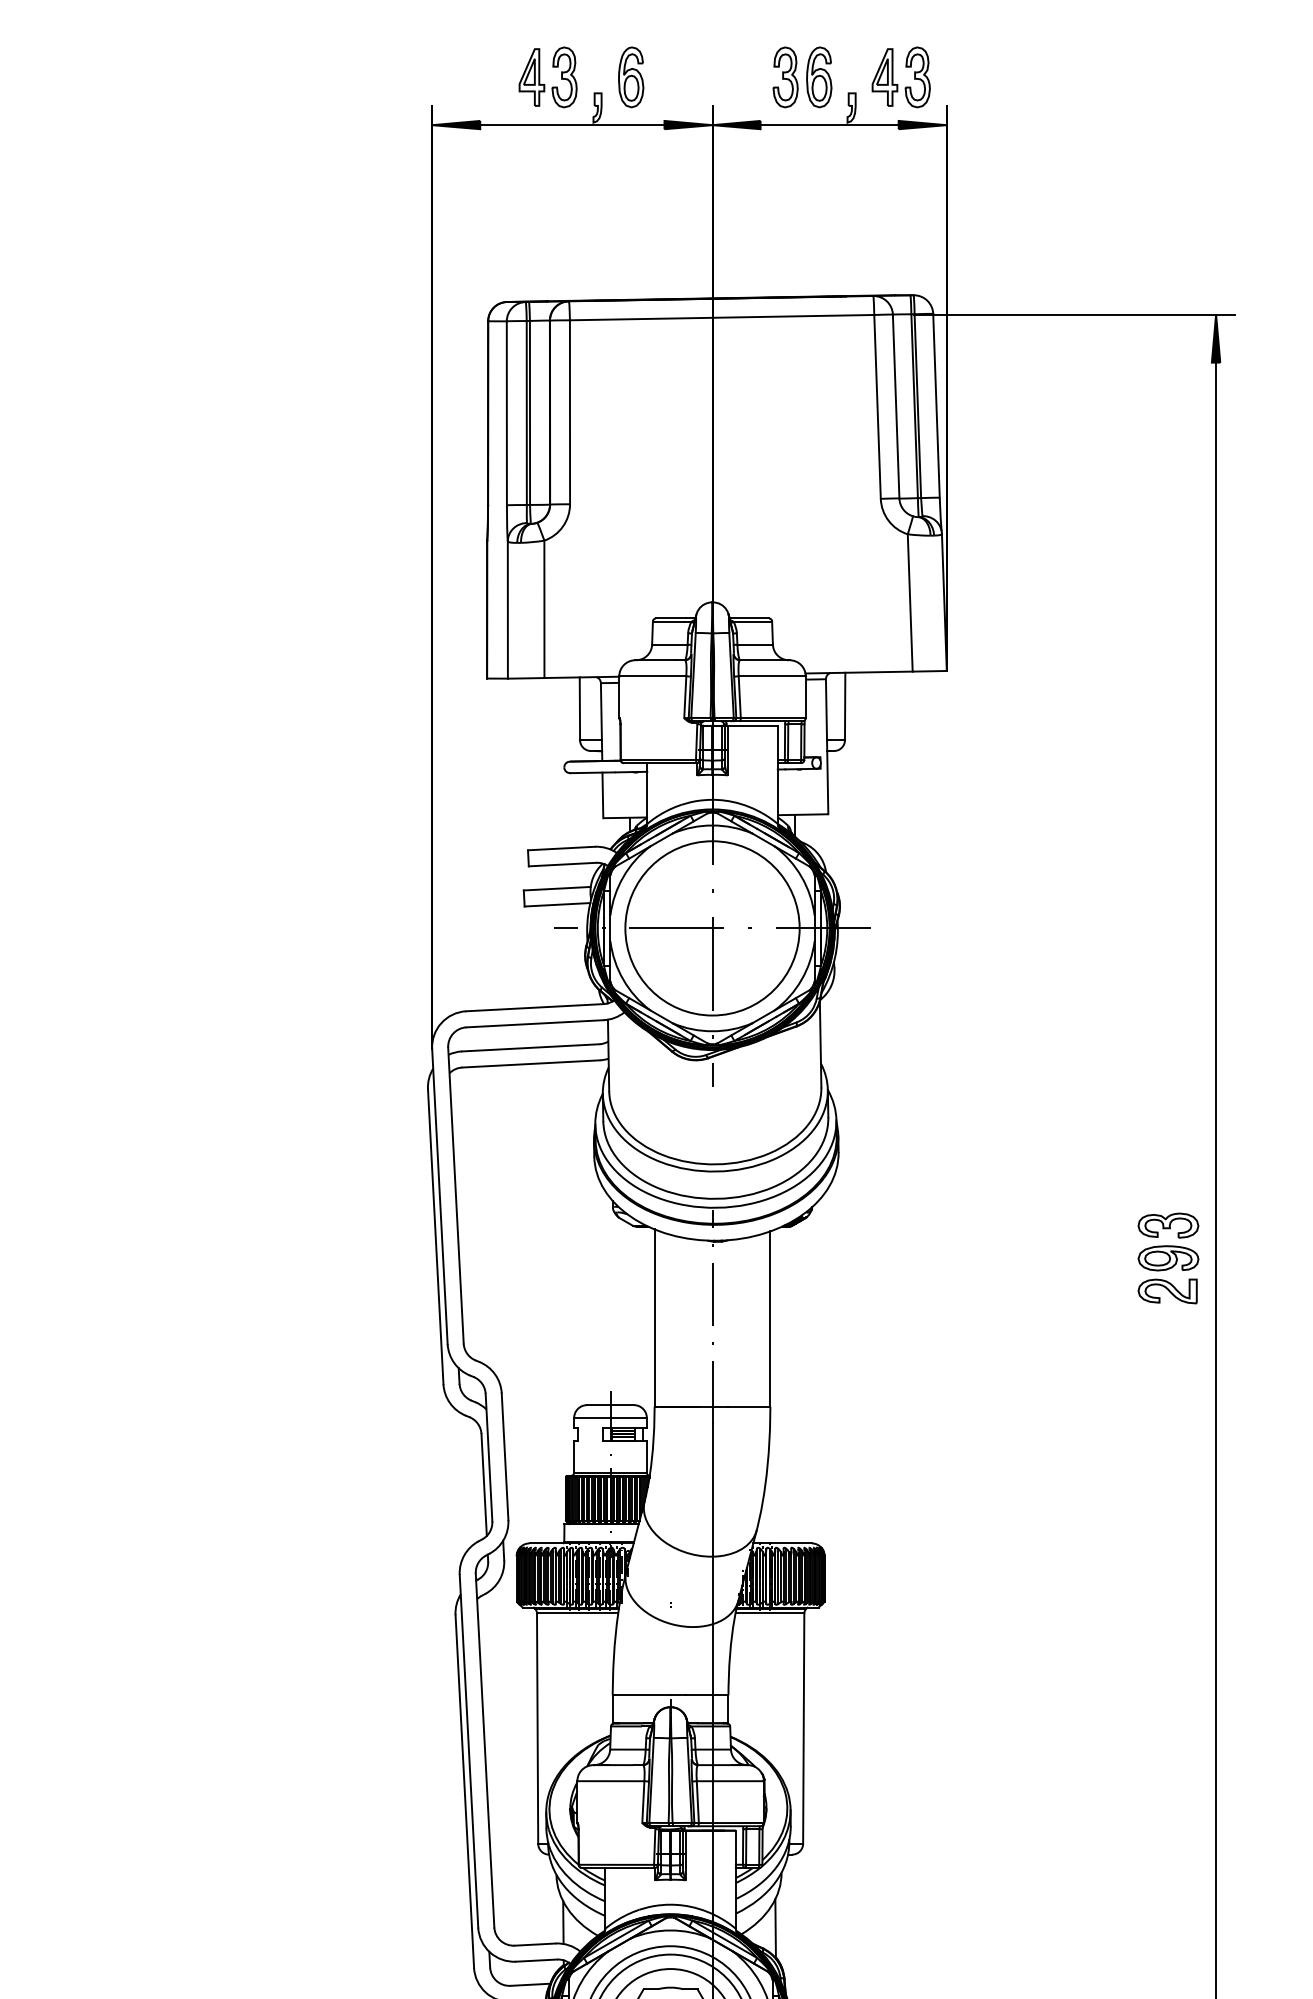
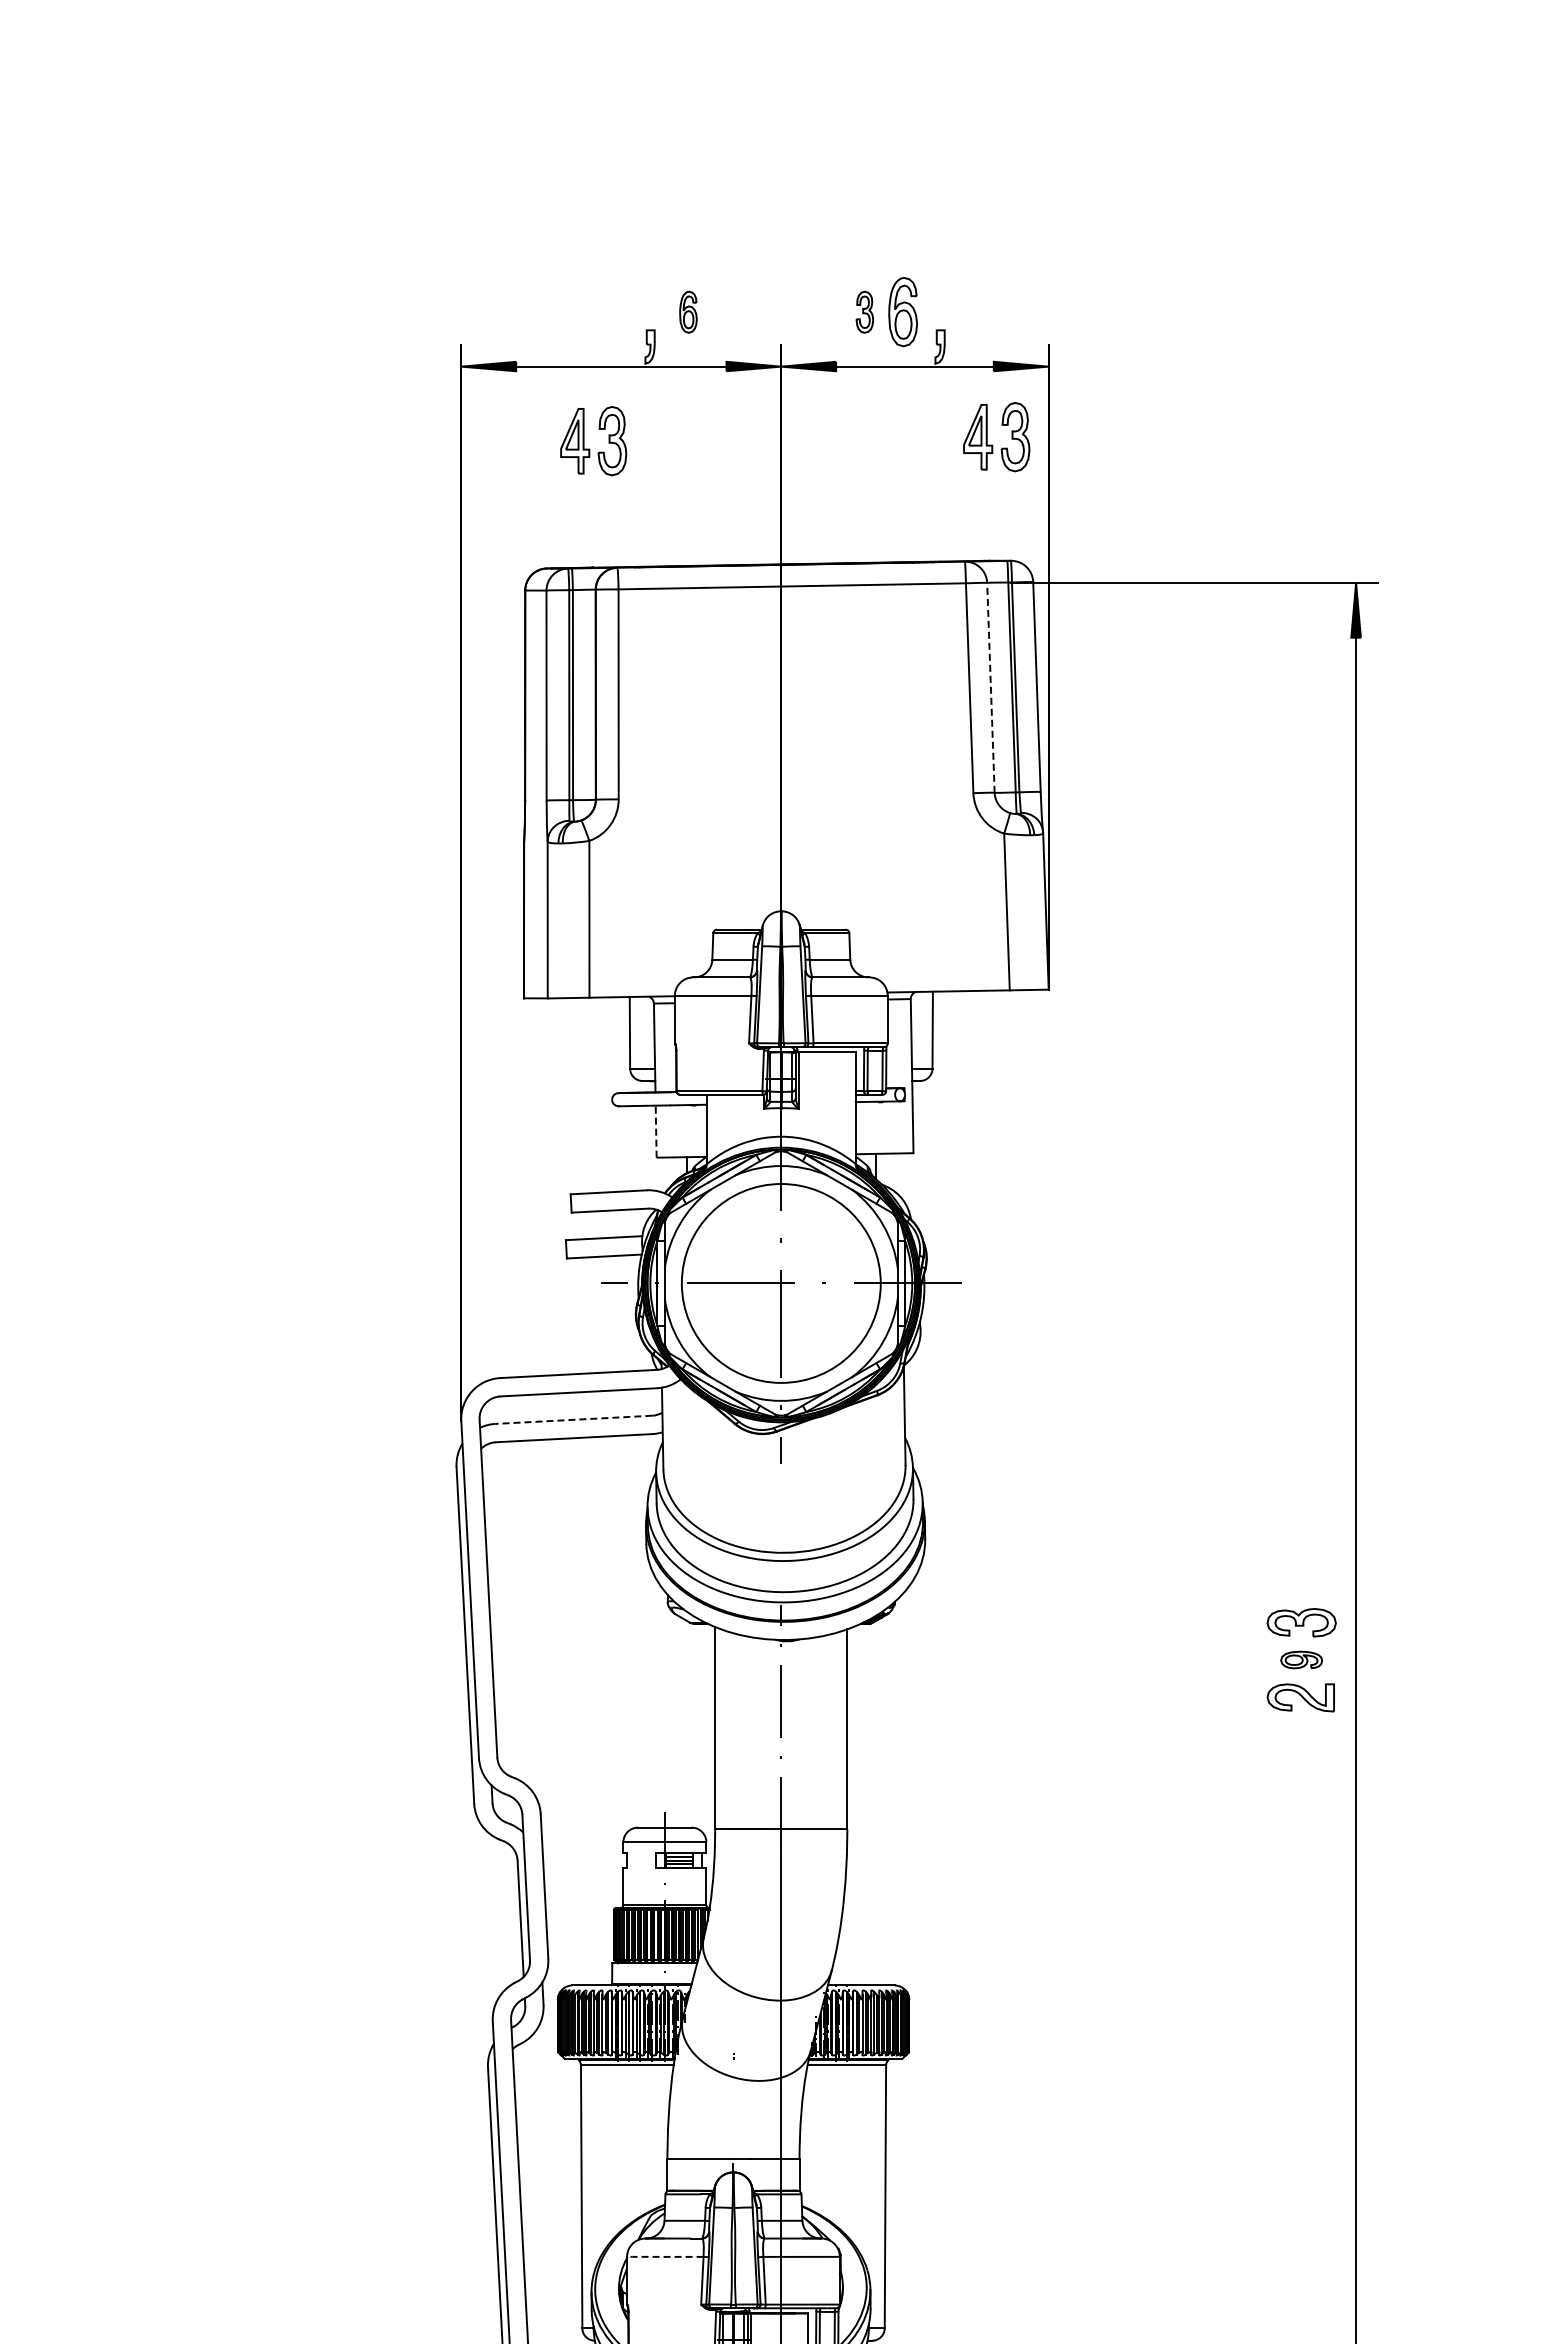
part: (631, 77) -> (688, 312), size x0.6
part: (785, 77) -> (864, 312), size x0.6
part: (544, 83) -> (589, 448), moved
part: (897, 83) -> (992, 444), moved
line: (895, 406) -> (990, 687), solid -> dashed
line: (603, 795) -> (656, 1131), solid -> dashed
line: (530, 1047) -> (573, 1419), solid -> dashed
part: (1168, 1257) -> (1301, 1659), size x0.6
line: (609, 1780) -> (663, 2256), solid -> dashed

